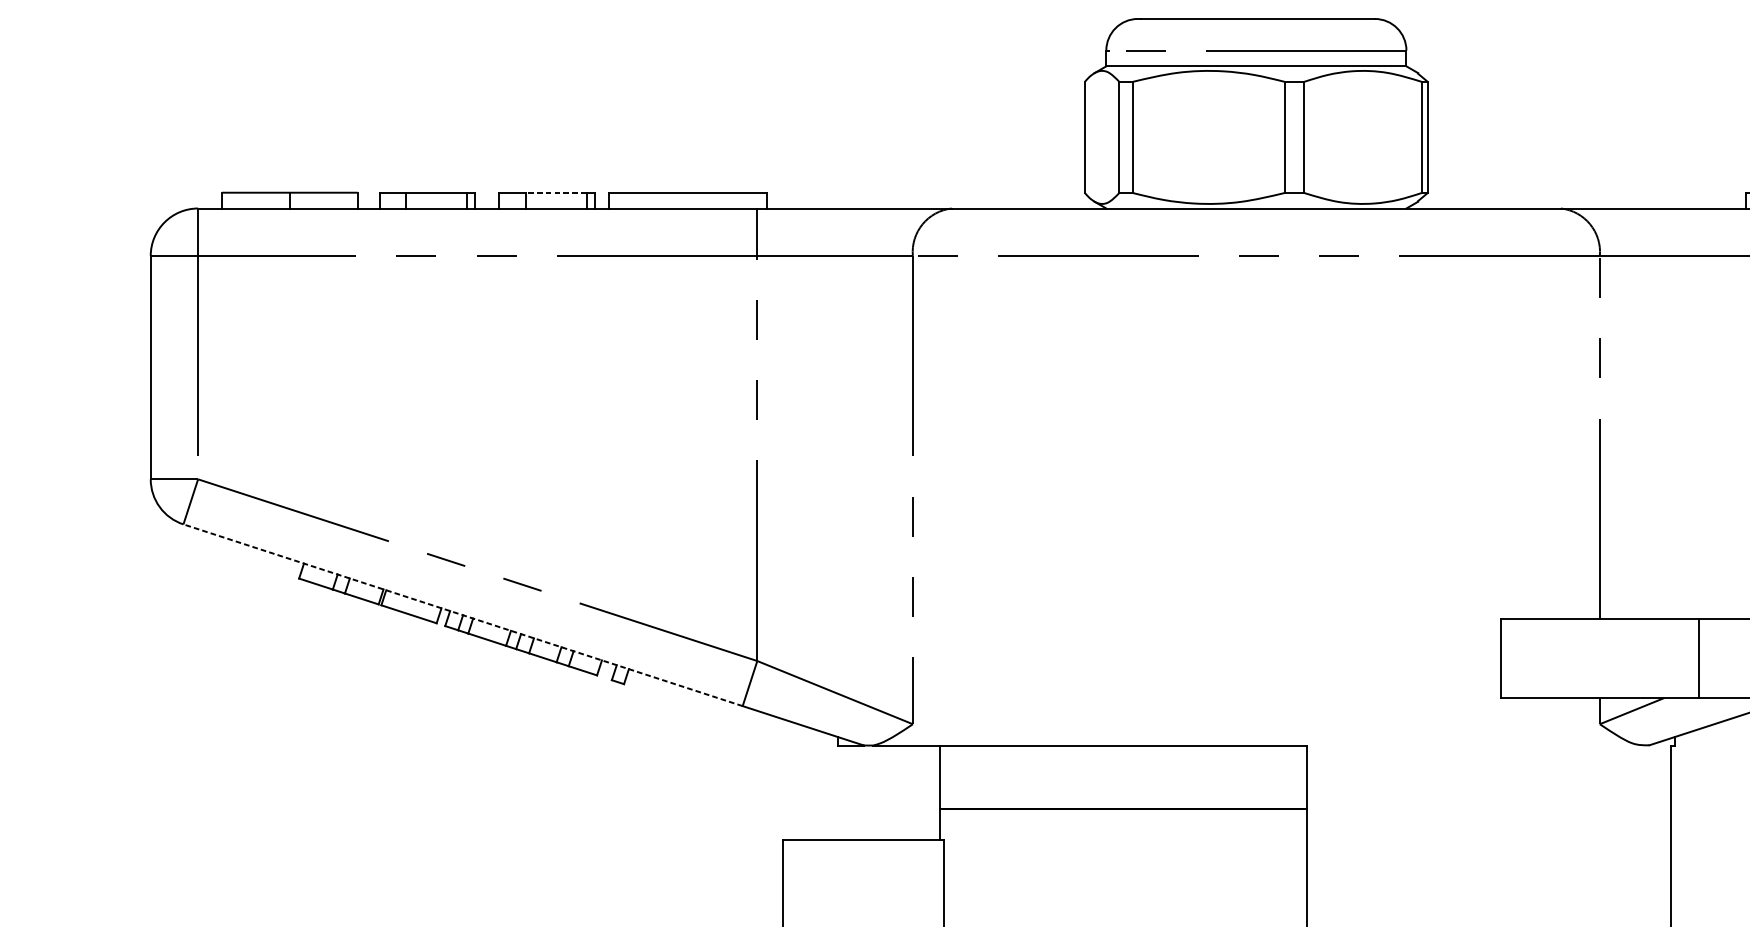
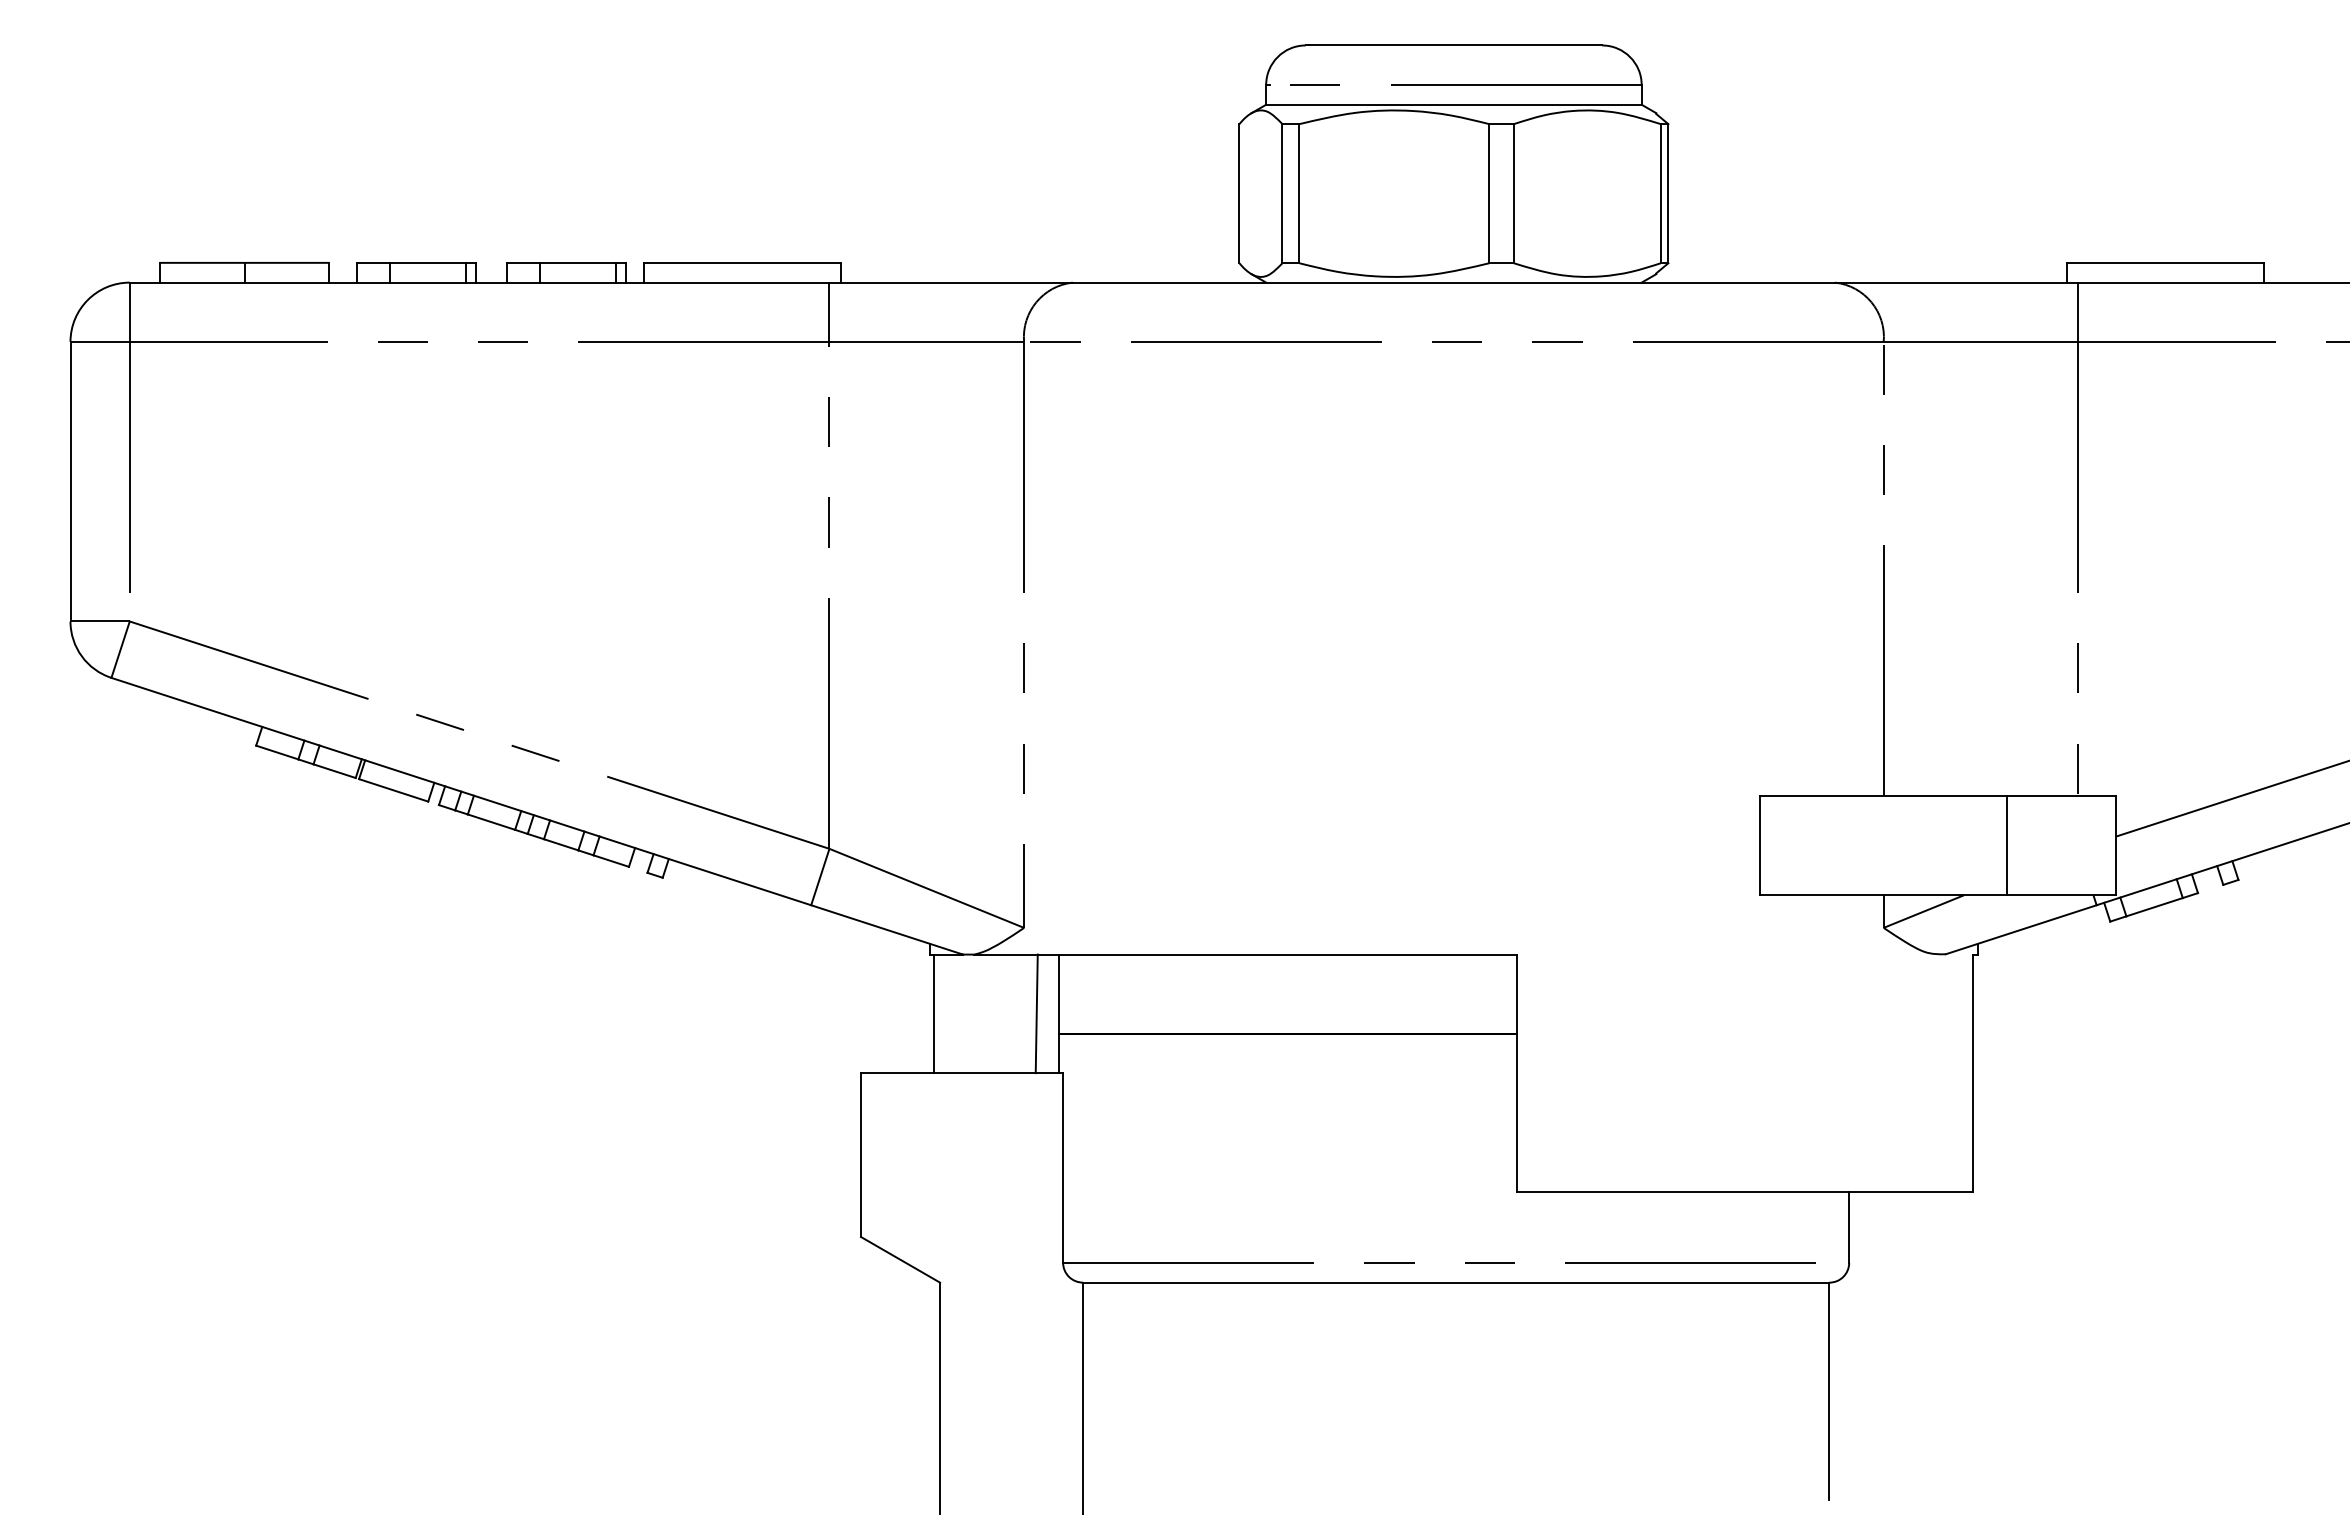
line: (555, 192) -> (577, 262), dashed -> solid
line: (463, 615) -> (461, 791), dashed -> solid
line: (841, 792) -> (934, 1013), added
line: (922, 792) -> (1036, 1013), added

